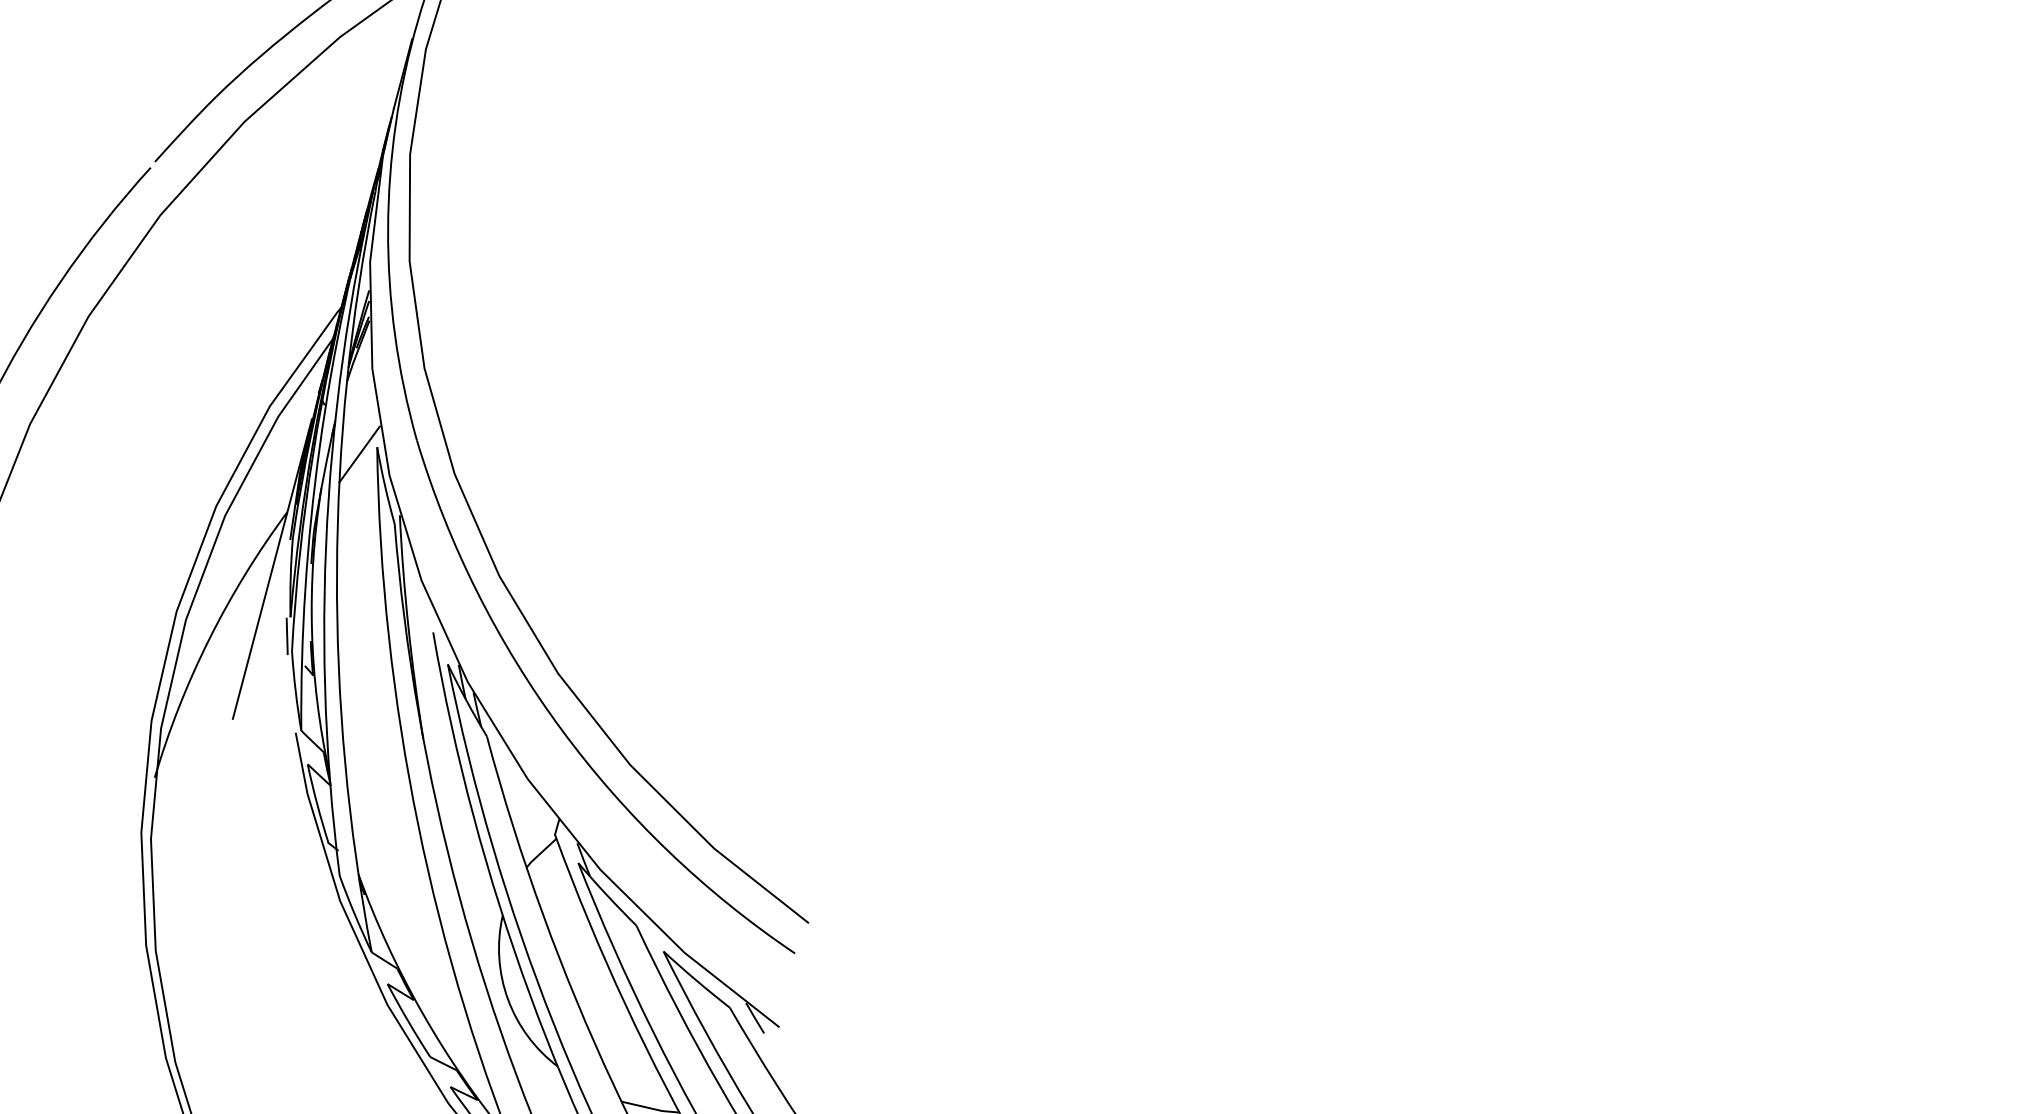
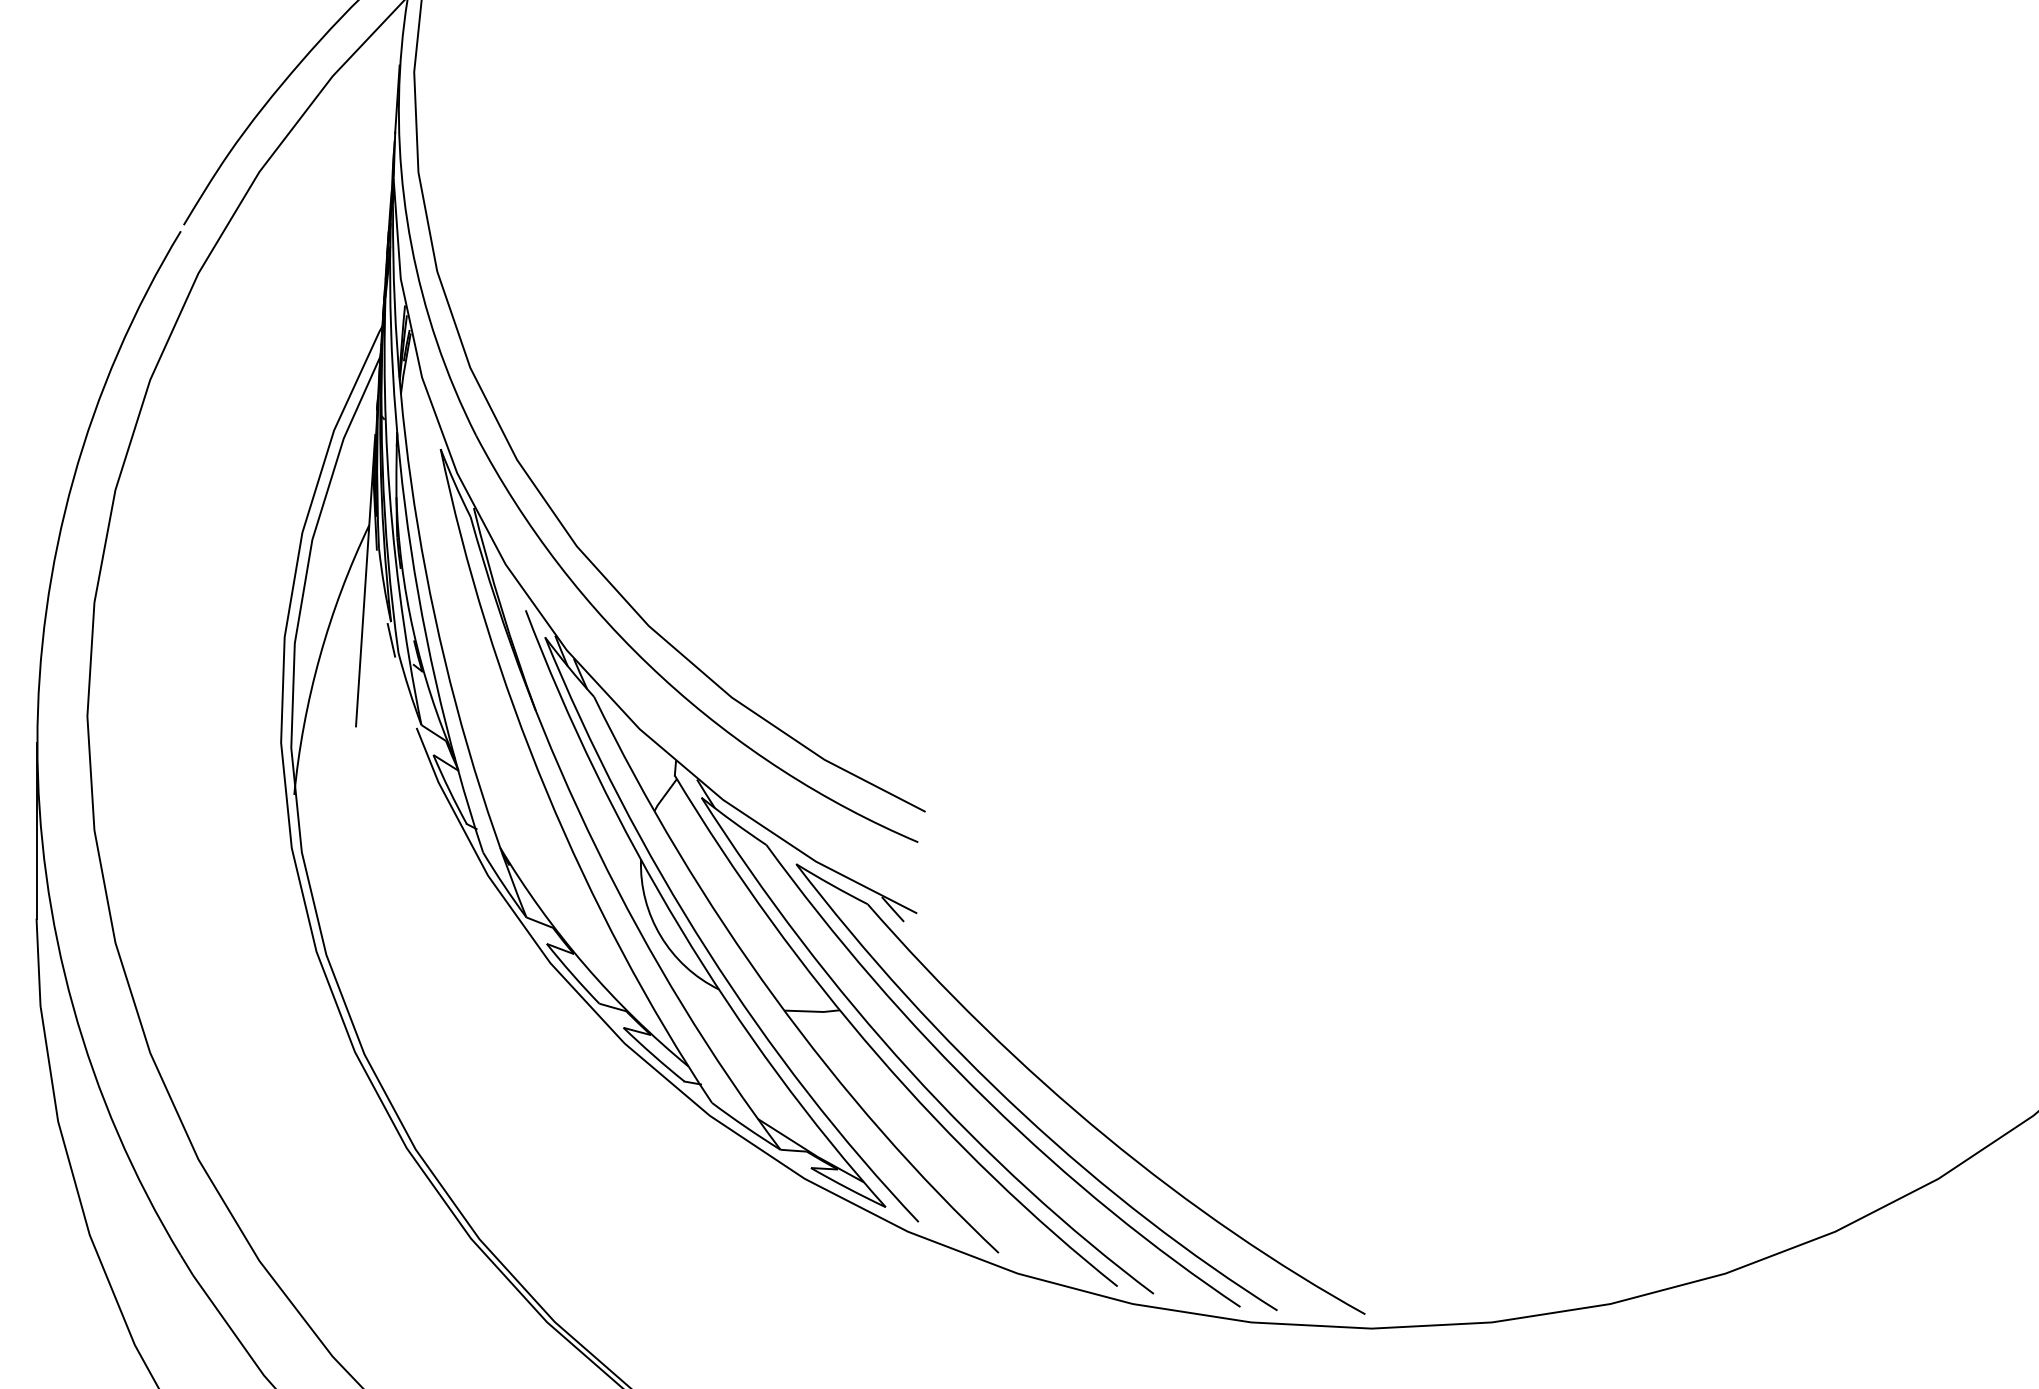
line: (359, 453) -> (425, 458), removed

